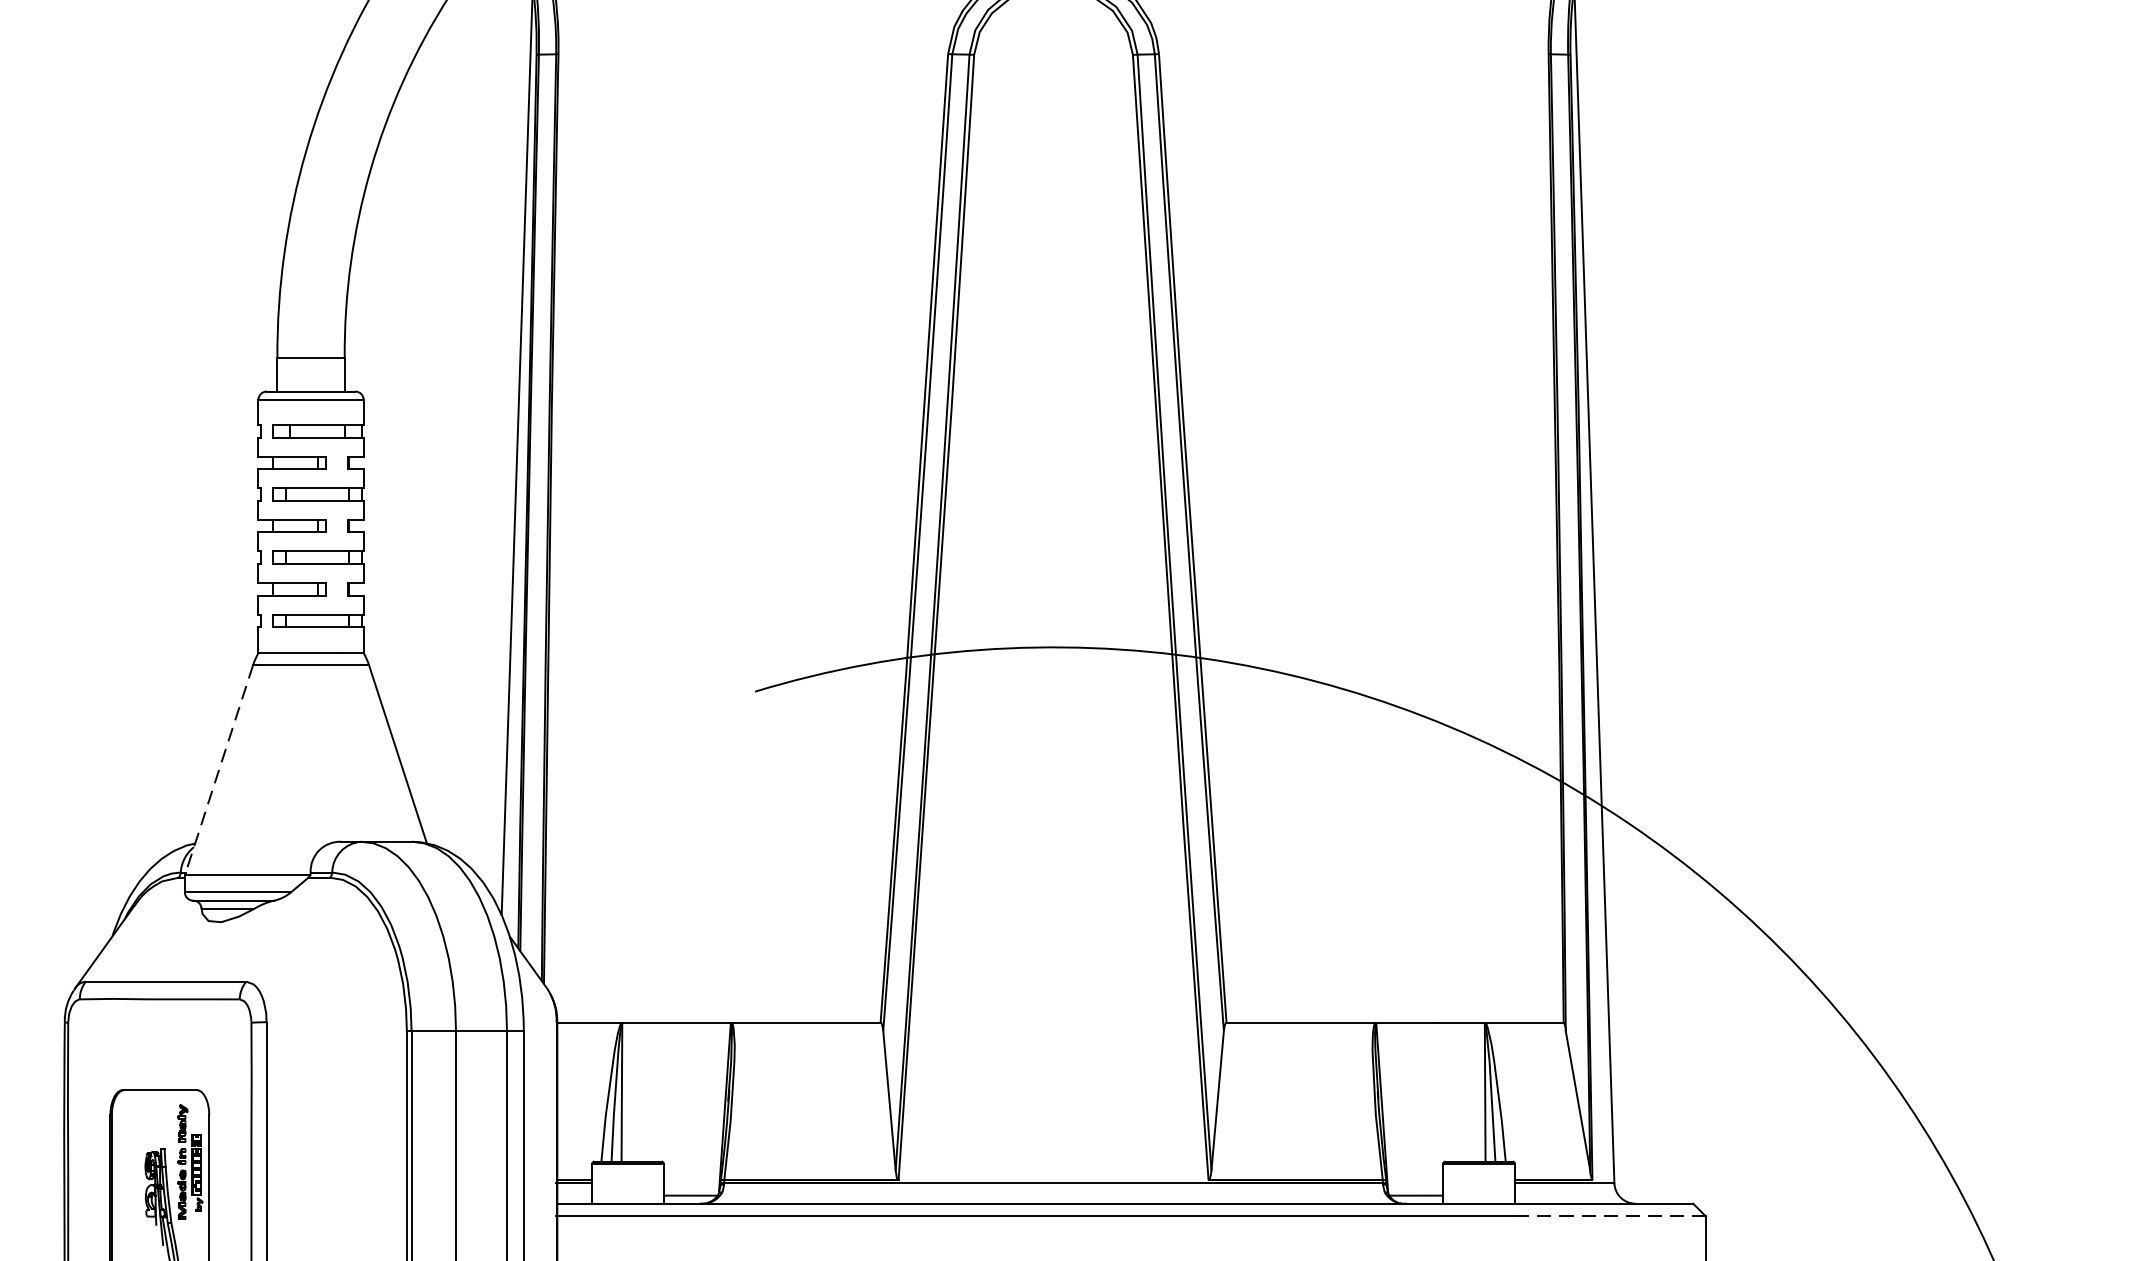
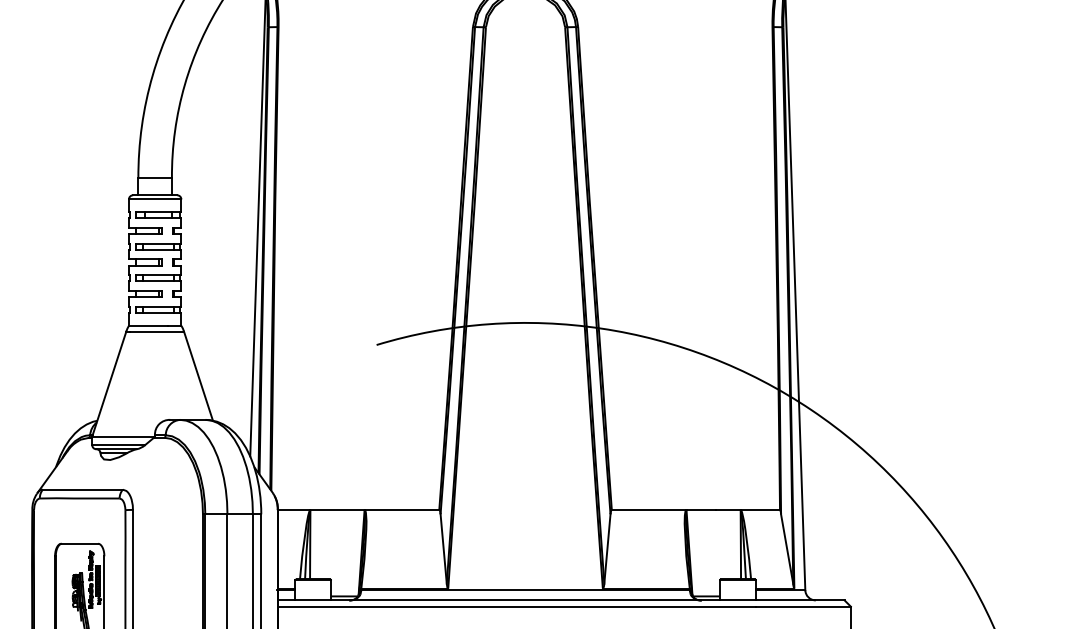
line: (219, 770) -> (109, 384), dashed -> solid
line: (1610, 1215) -> (803, 606), dashed -> solid

